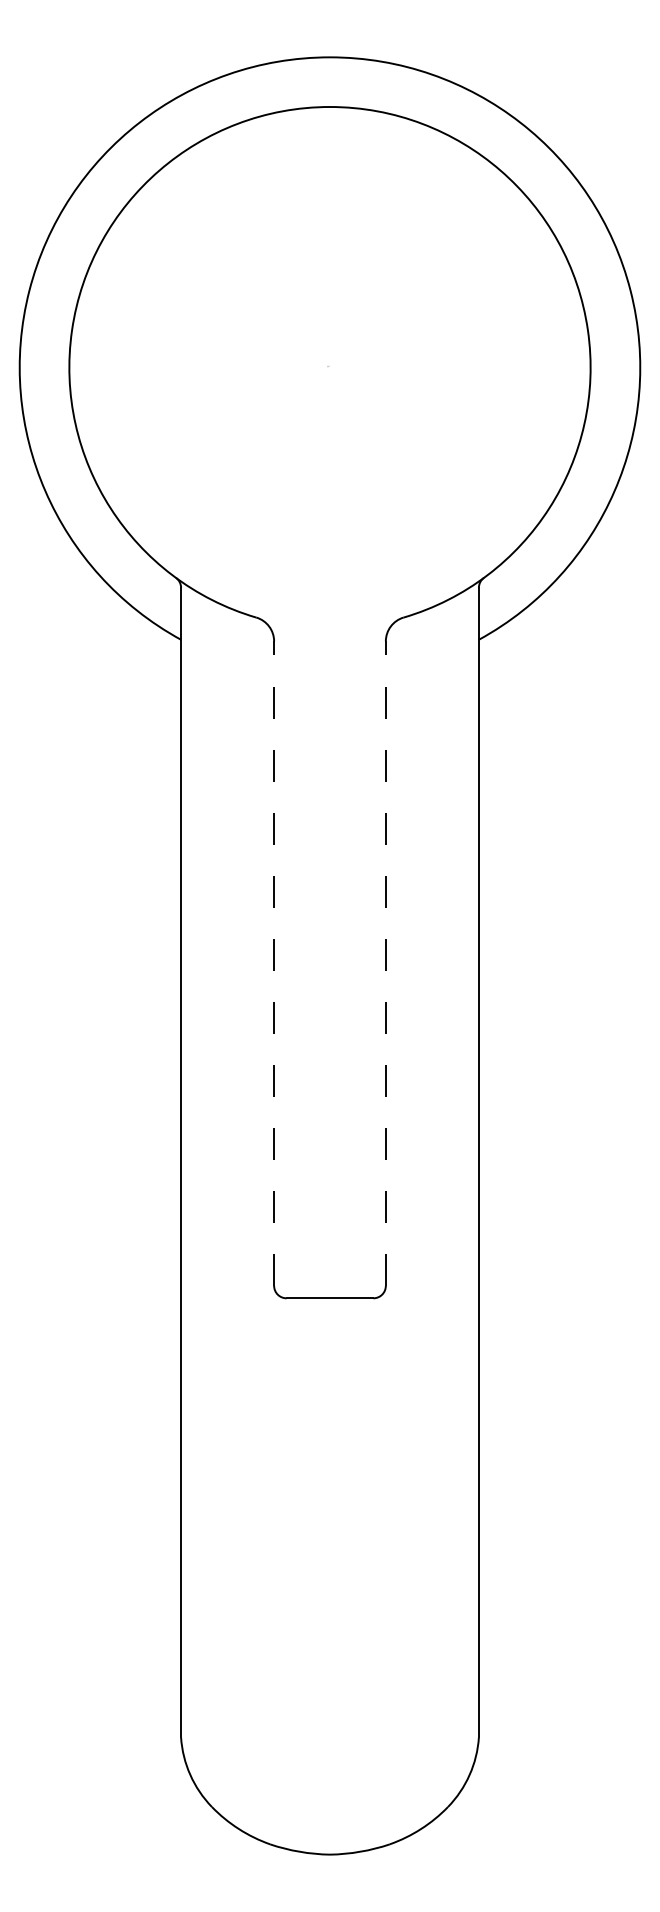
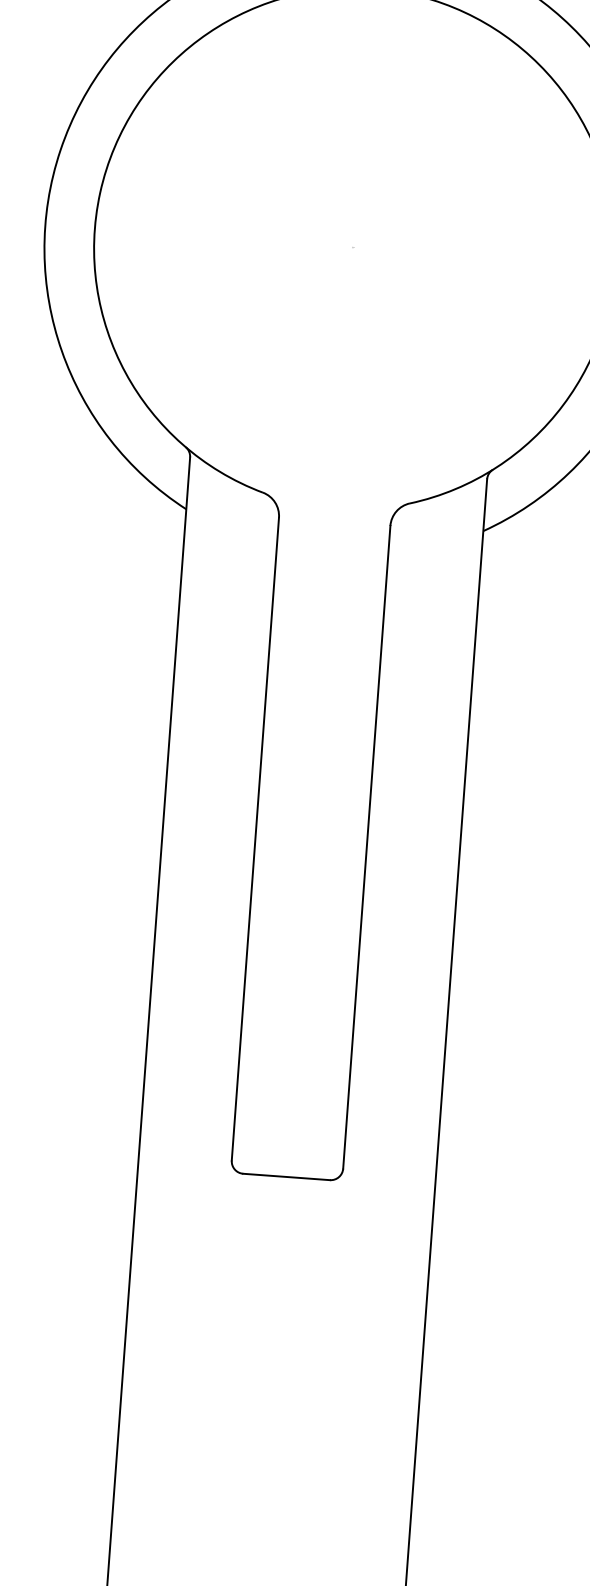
line: (274, 963) -> (255, 838), dashed -> solid
line: (385, 963) -> (366, 847), dashed -> solid

